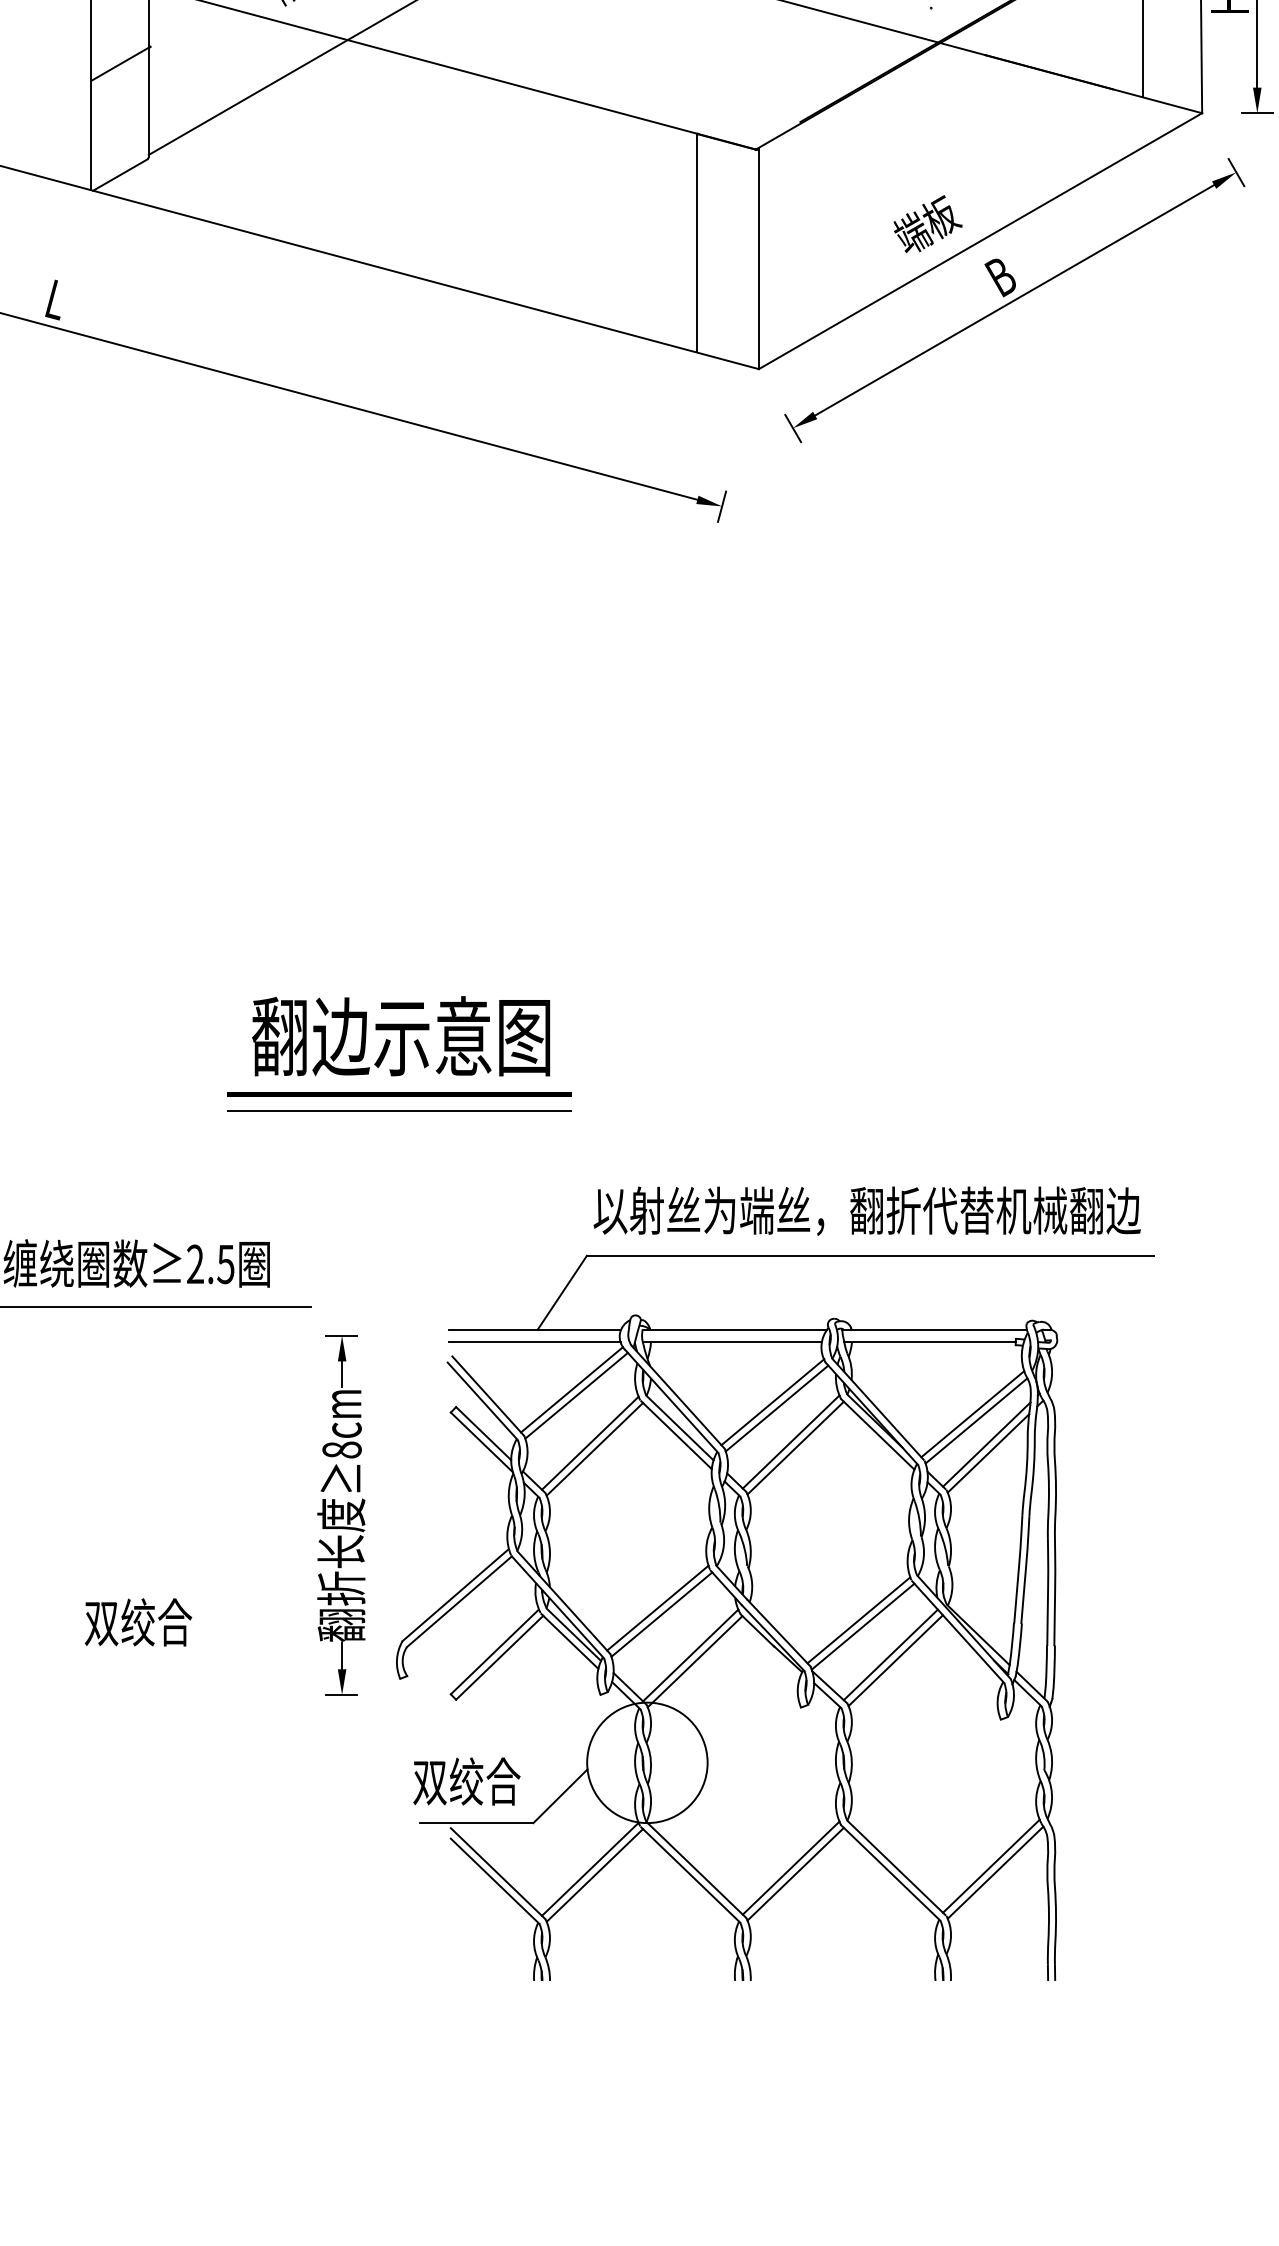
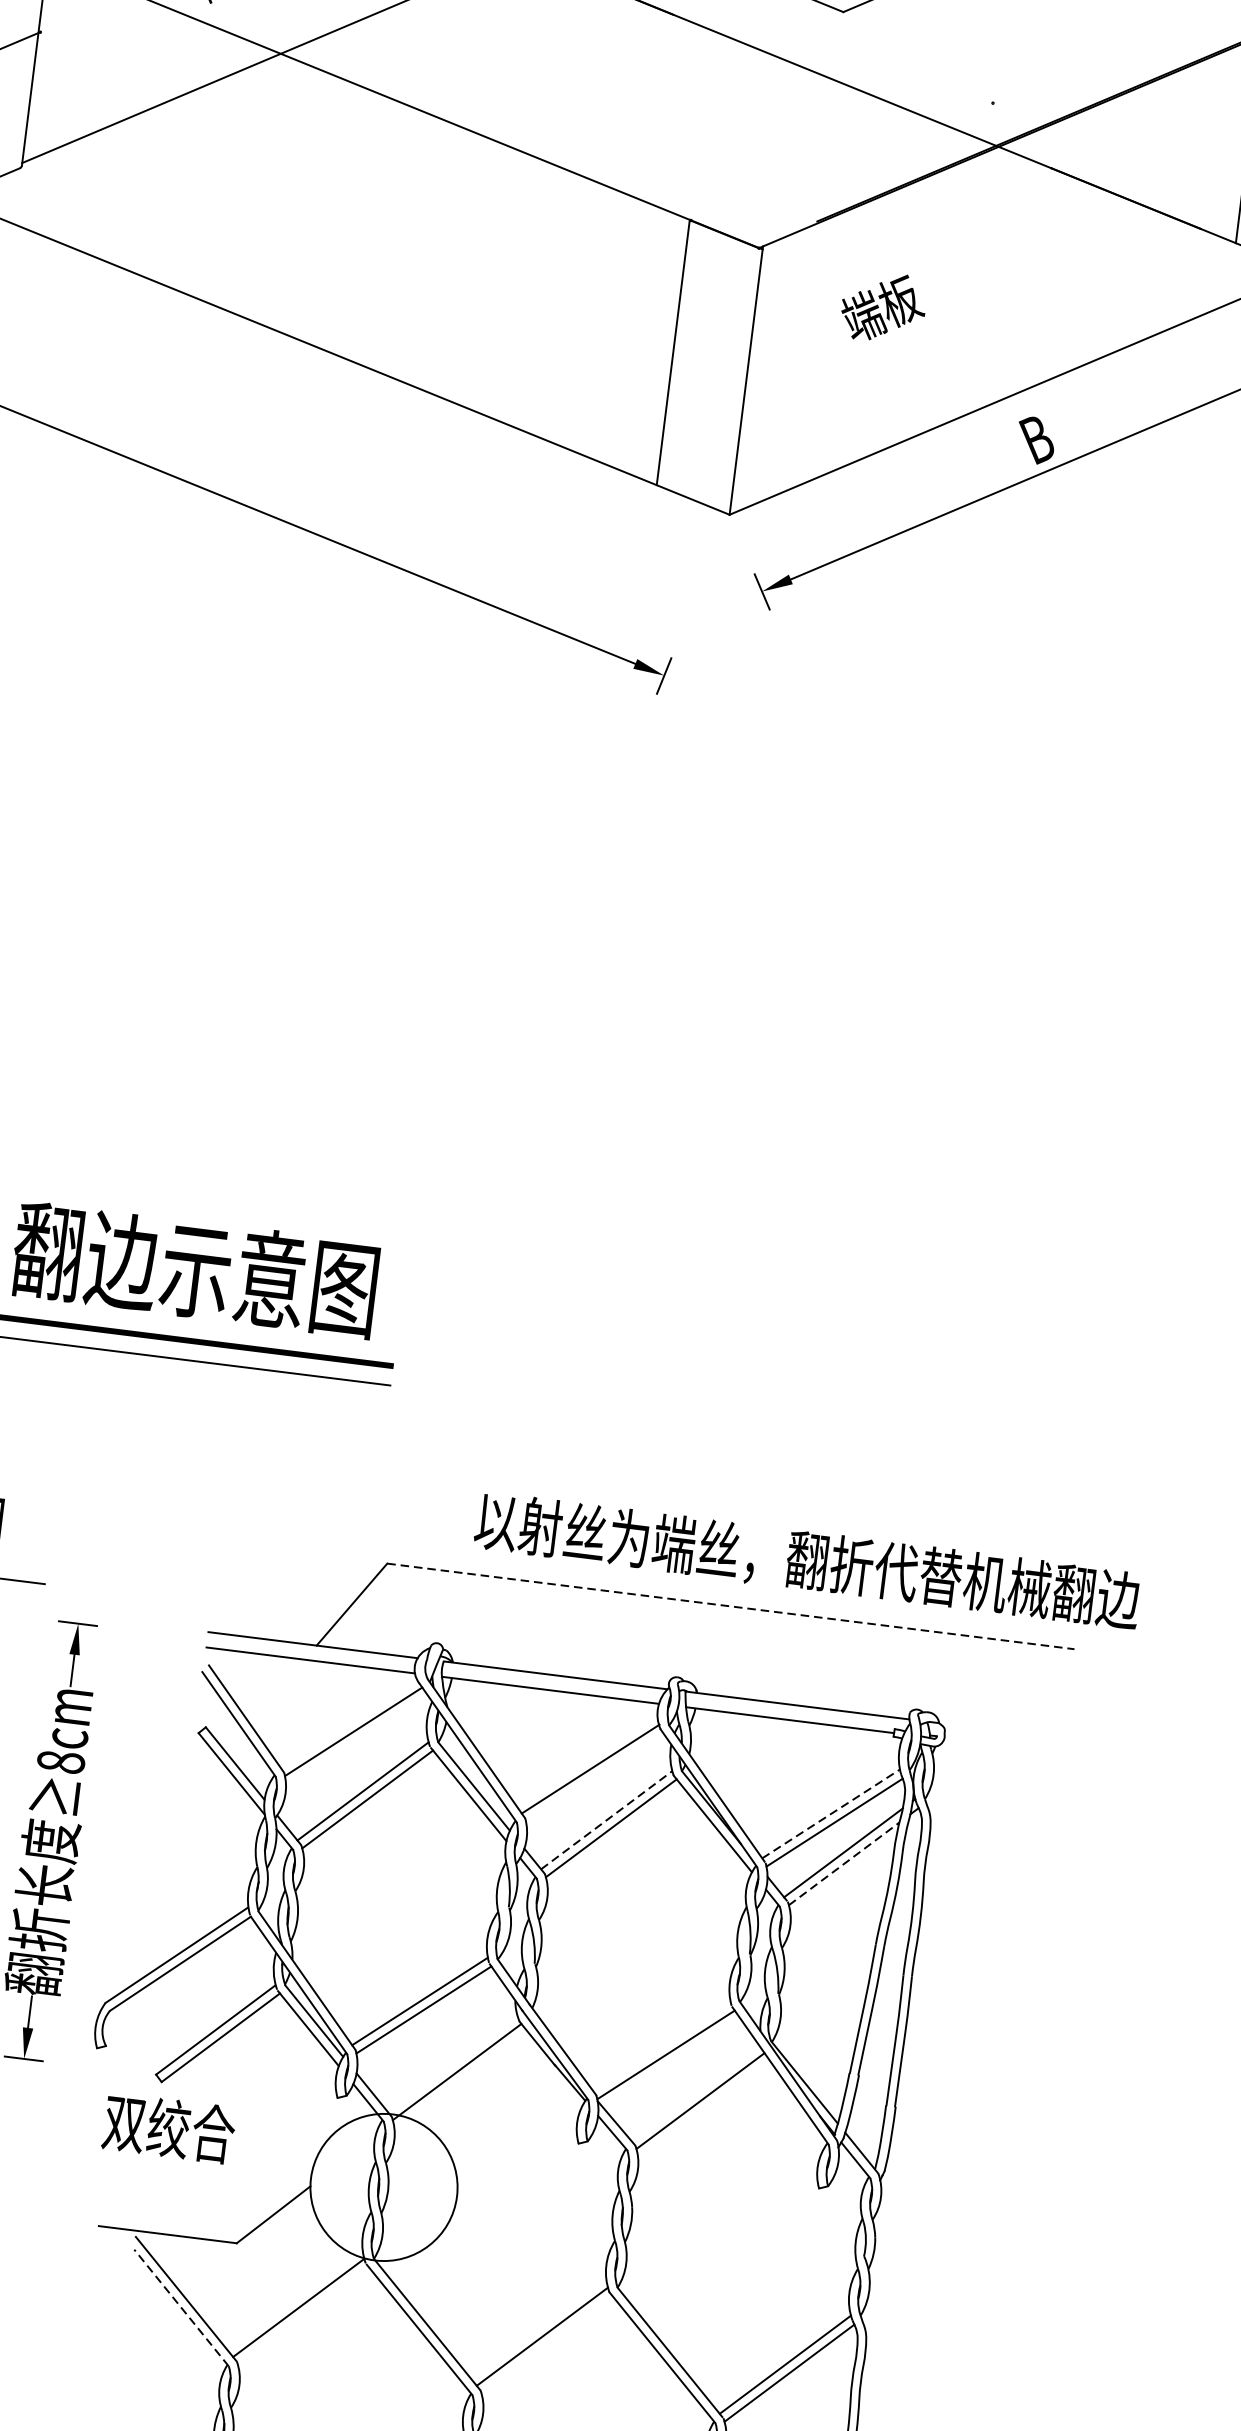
text: (927, 224) -> (882, 307), moved
text: (866, 1210) -> (806, 1560), moved
line: (870, 1255) -> (731, 1606), solid -> dashed
line: (571, 1389) -> (348, 1723), removed
line: (776, 1408) -> (594, 1777), removed
line: (973, 1413) -> (832, 1813), solid -> dashed
line: (791, 1441) -> (607, 1819), solid -> dashed
line: (988, 1453) -> (844, 1863), solid -> dashed
line: (858, 1620) -> (661, 2046), removed
line: (890, 1654) -> (695, 2092), removed
line: (690, 1655) -> (452, 2063), removed
text: (466, 1781) -> (168, 2128), moved
line: (795, 1873) -> (546, 2343), removed
line: (594, 1875) -> (302, 2316), removed
line: (494, 1880) -> (180, 2306), solid -> dashed

